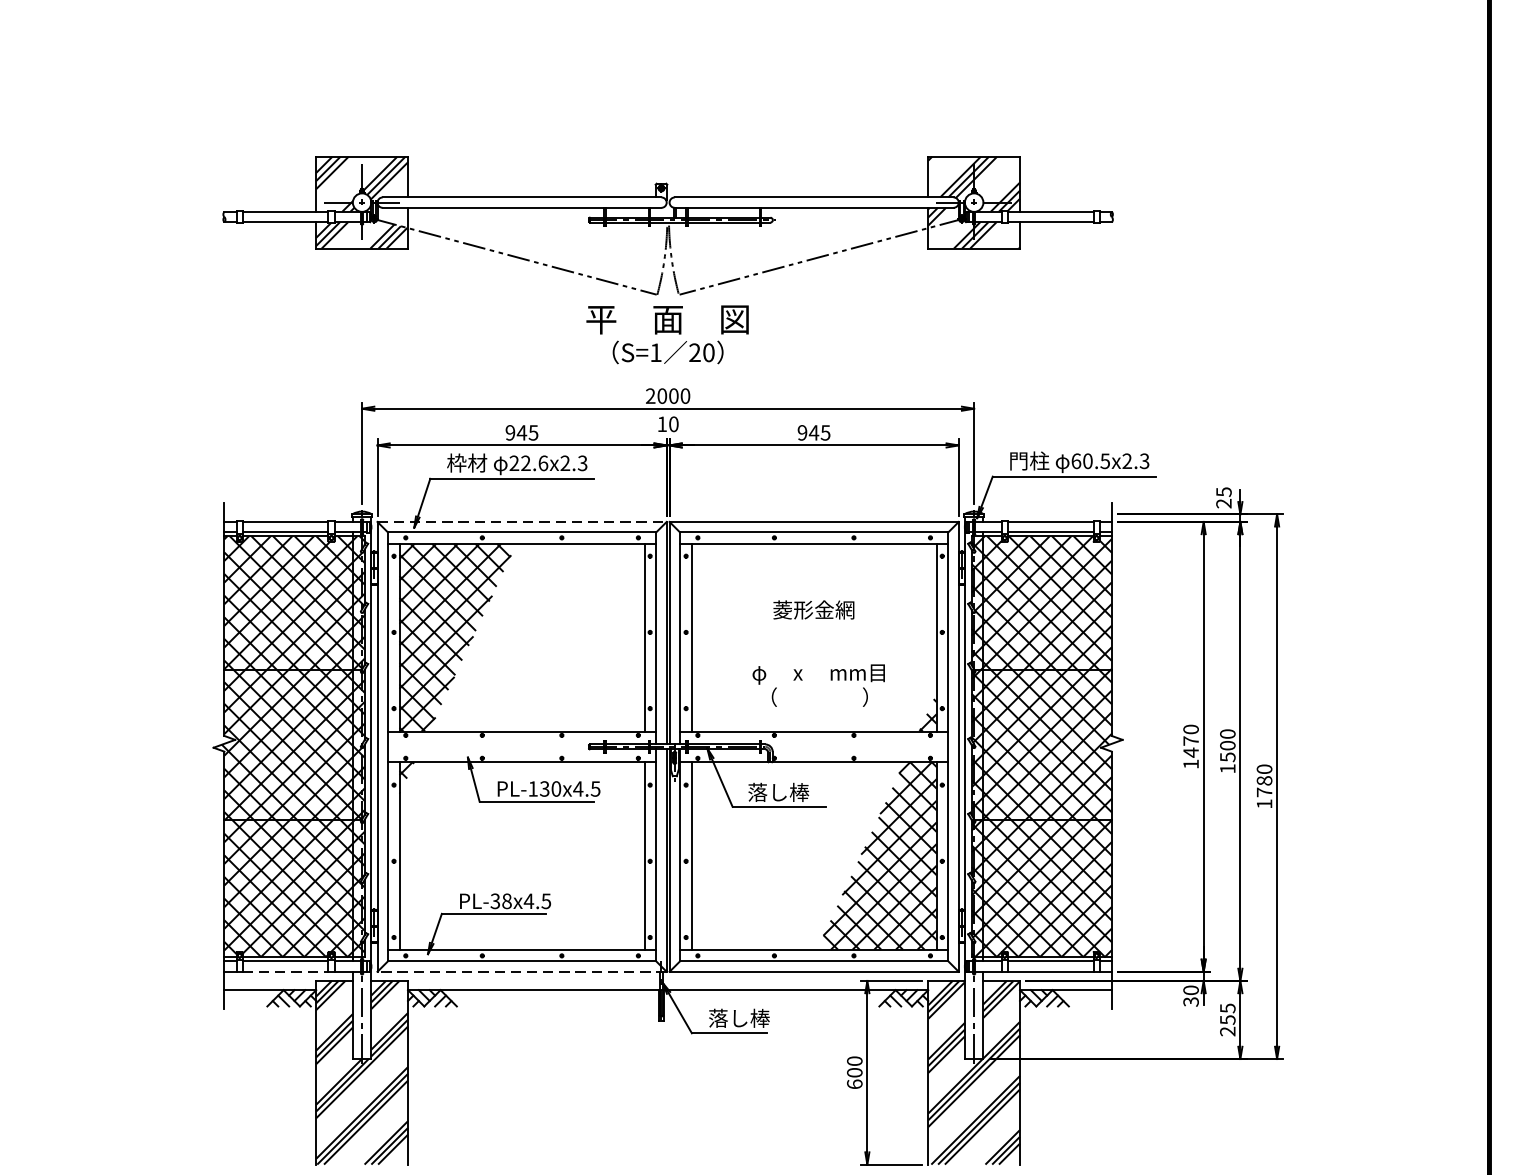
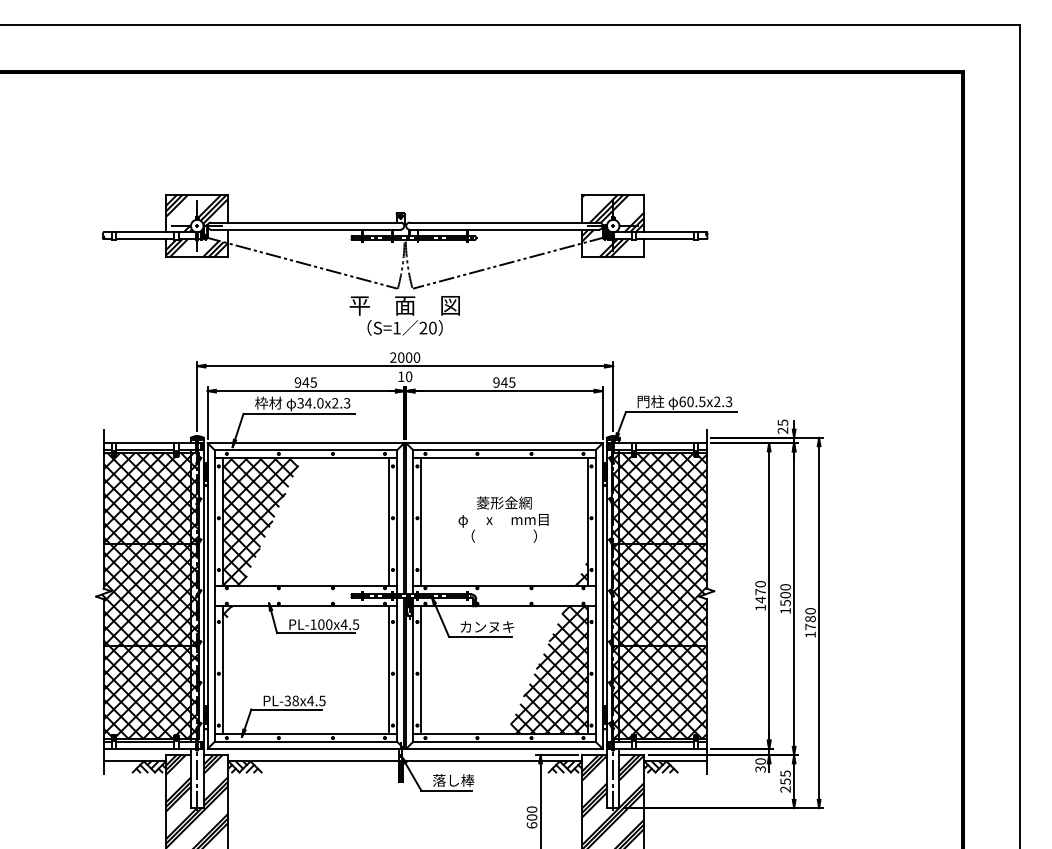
text: (528, 463) -> (310, 403), 22.6x2.3 -> 34.0x2.3
line: (522, 522) -> (306, 443), dashed -> solid
text: (818, 685) -> (503, 528), moved
text: (544, 788) -> (321, 624), PL-130x4.5 -> PL-100x4.5
text: (787, 791) -> (486, 626), 落し棒 -> カンヌキ
line: (286, 971) -> (145, 748), dashed -> solid
line: (521, 971) -> (305, 748), dashed -> solid

